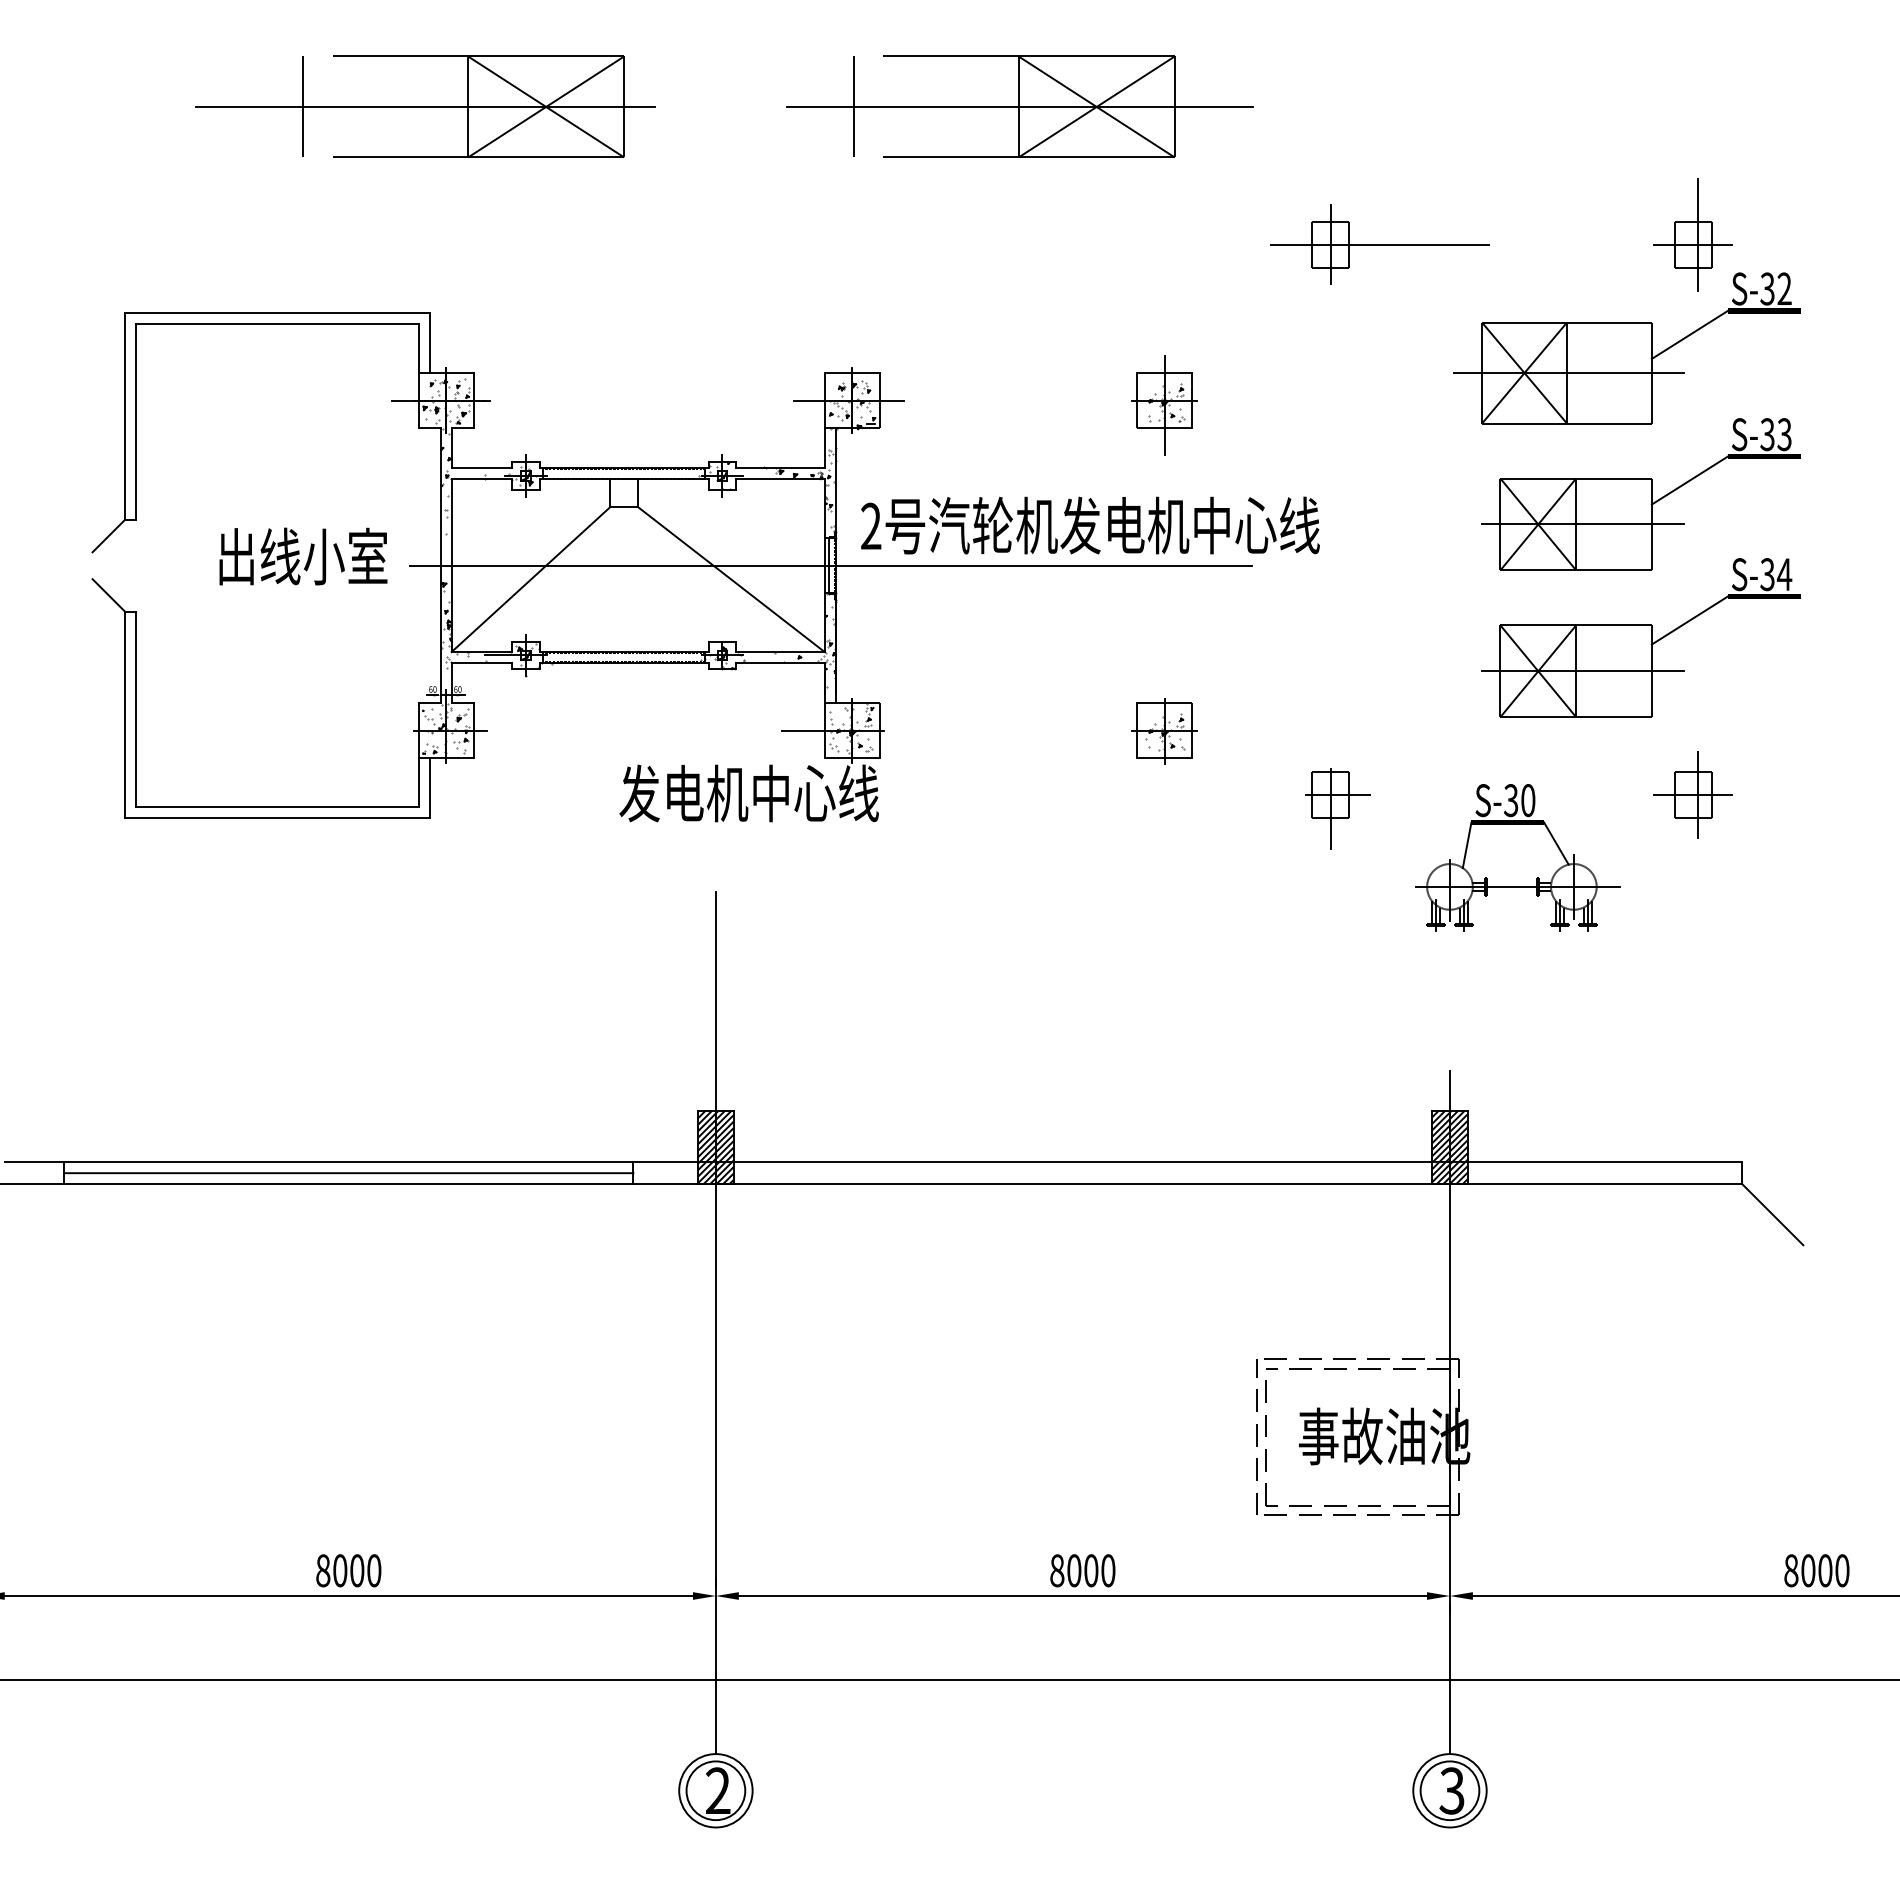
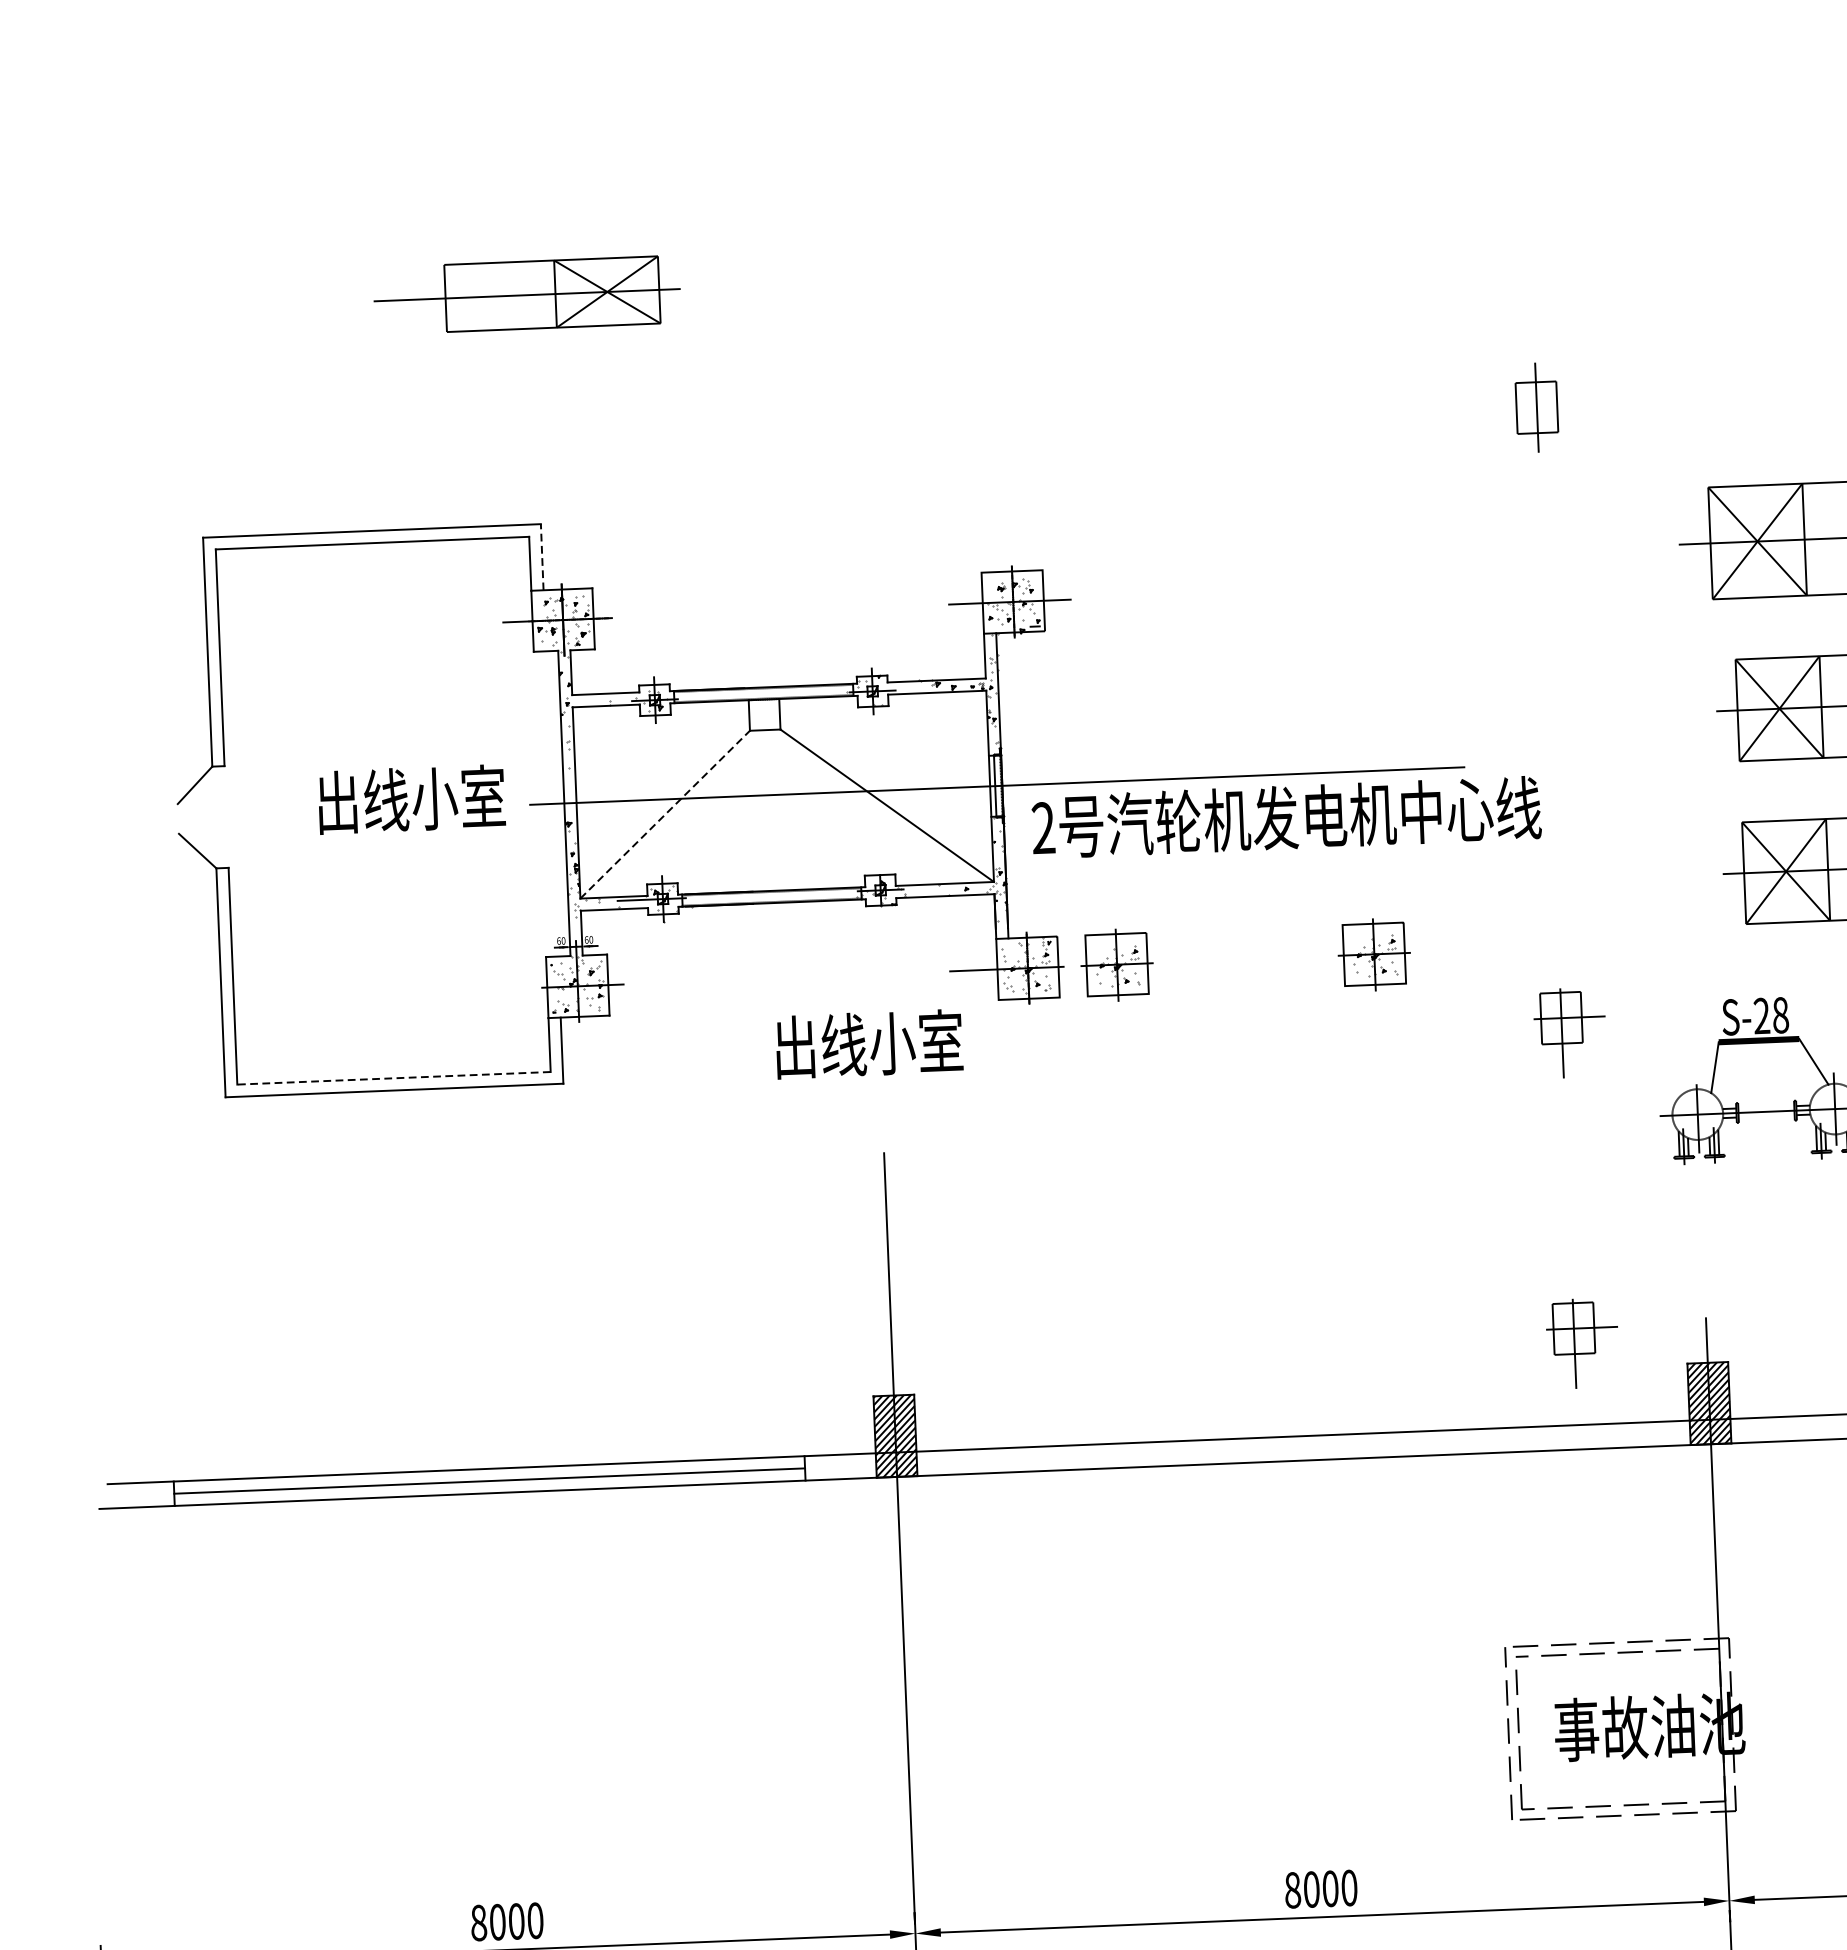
part: (425, 106) -> (527, 294), size x0.6
part: (1019, 106) -> (1185, 268), removed
line: (1379, 244) -> (1591, 405), removed
line: (429, 343) -> (542, 557), solid -> dashed
part: (1164, 405) -> (1359, 593), removed
text: (1090, 525) -> (1286, 817), moved
line: (531, 579) -> (665, 814), solid -> dashed
part: (932, 731) -> (1117, 965), added
text: (748, 793) -> (915, 1042), 发电机中心线 -> 出线小室
text: (1519, 800) -> (1771, 1015), S-30 -> S-28
line: (276, 807) -> (393, 1078), solid -> dashed
part: (1337, 1088) -> (1582, 1343), added

